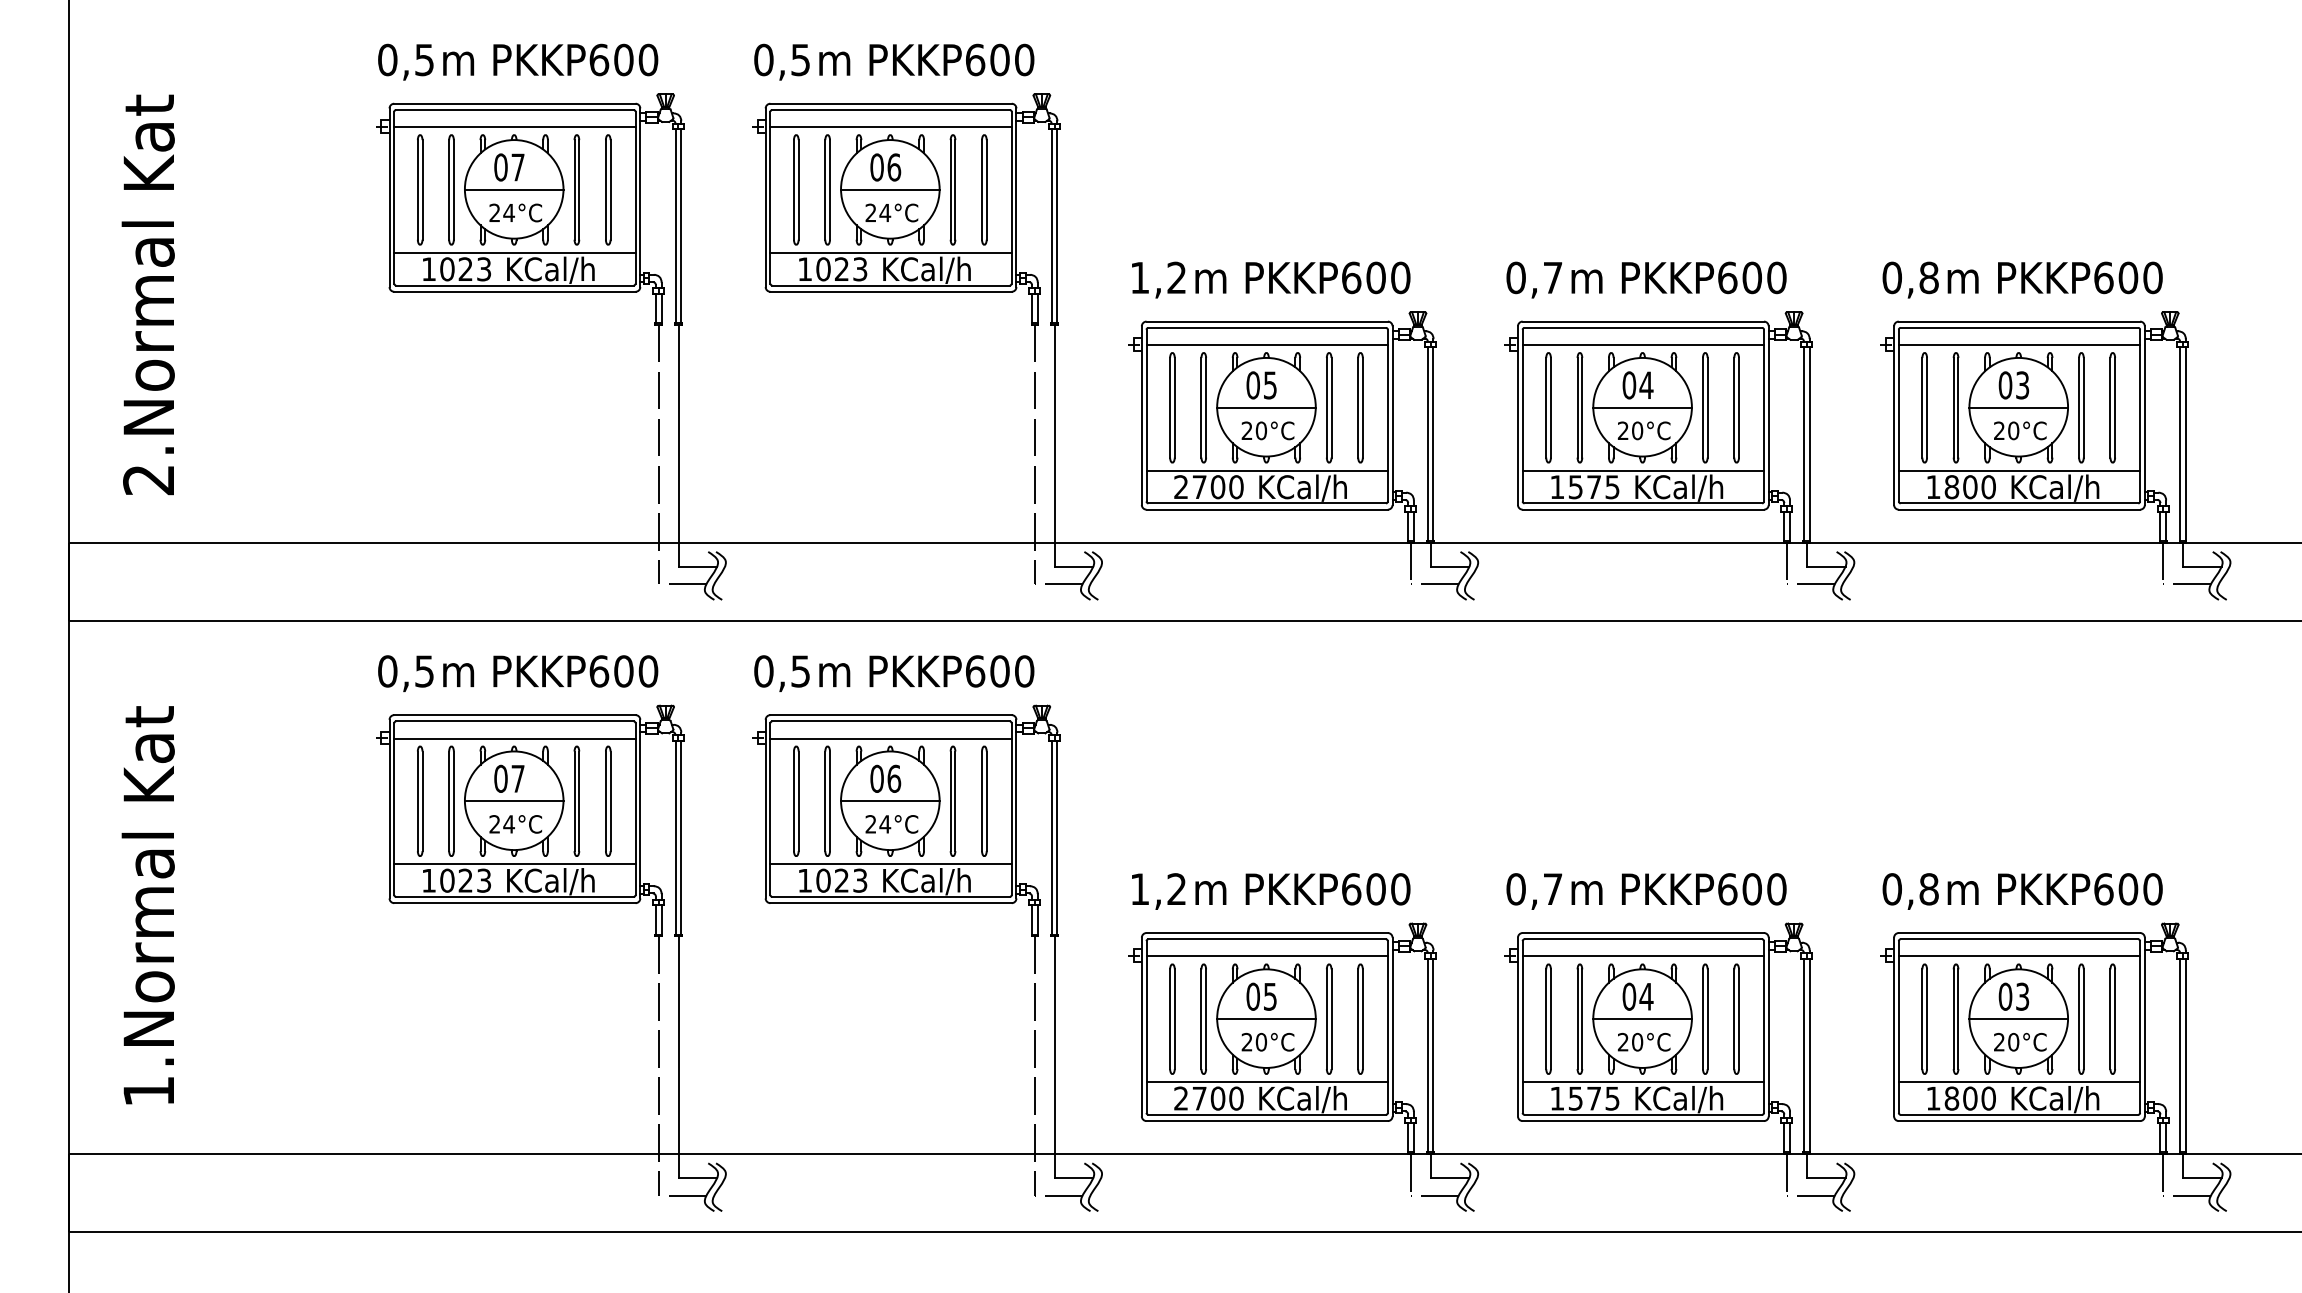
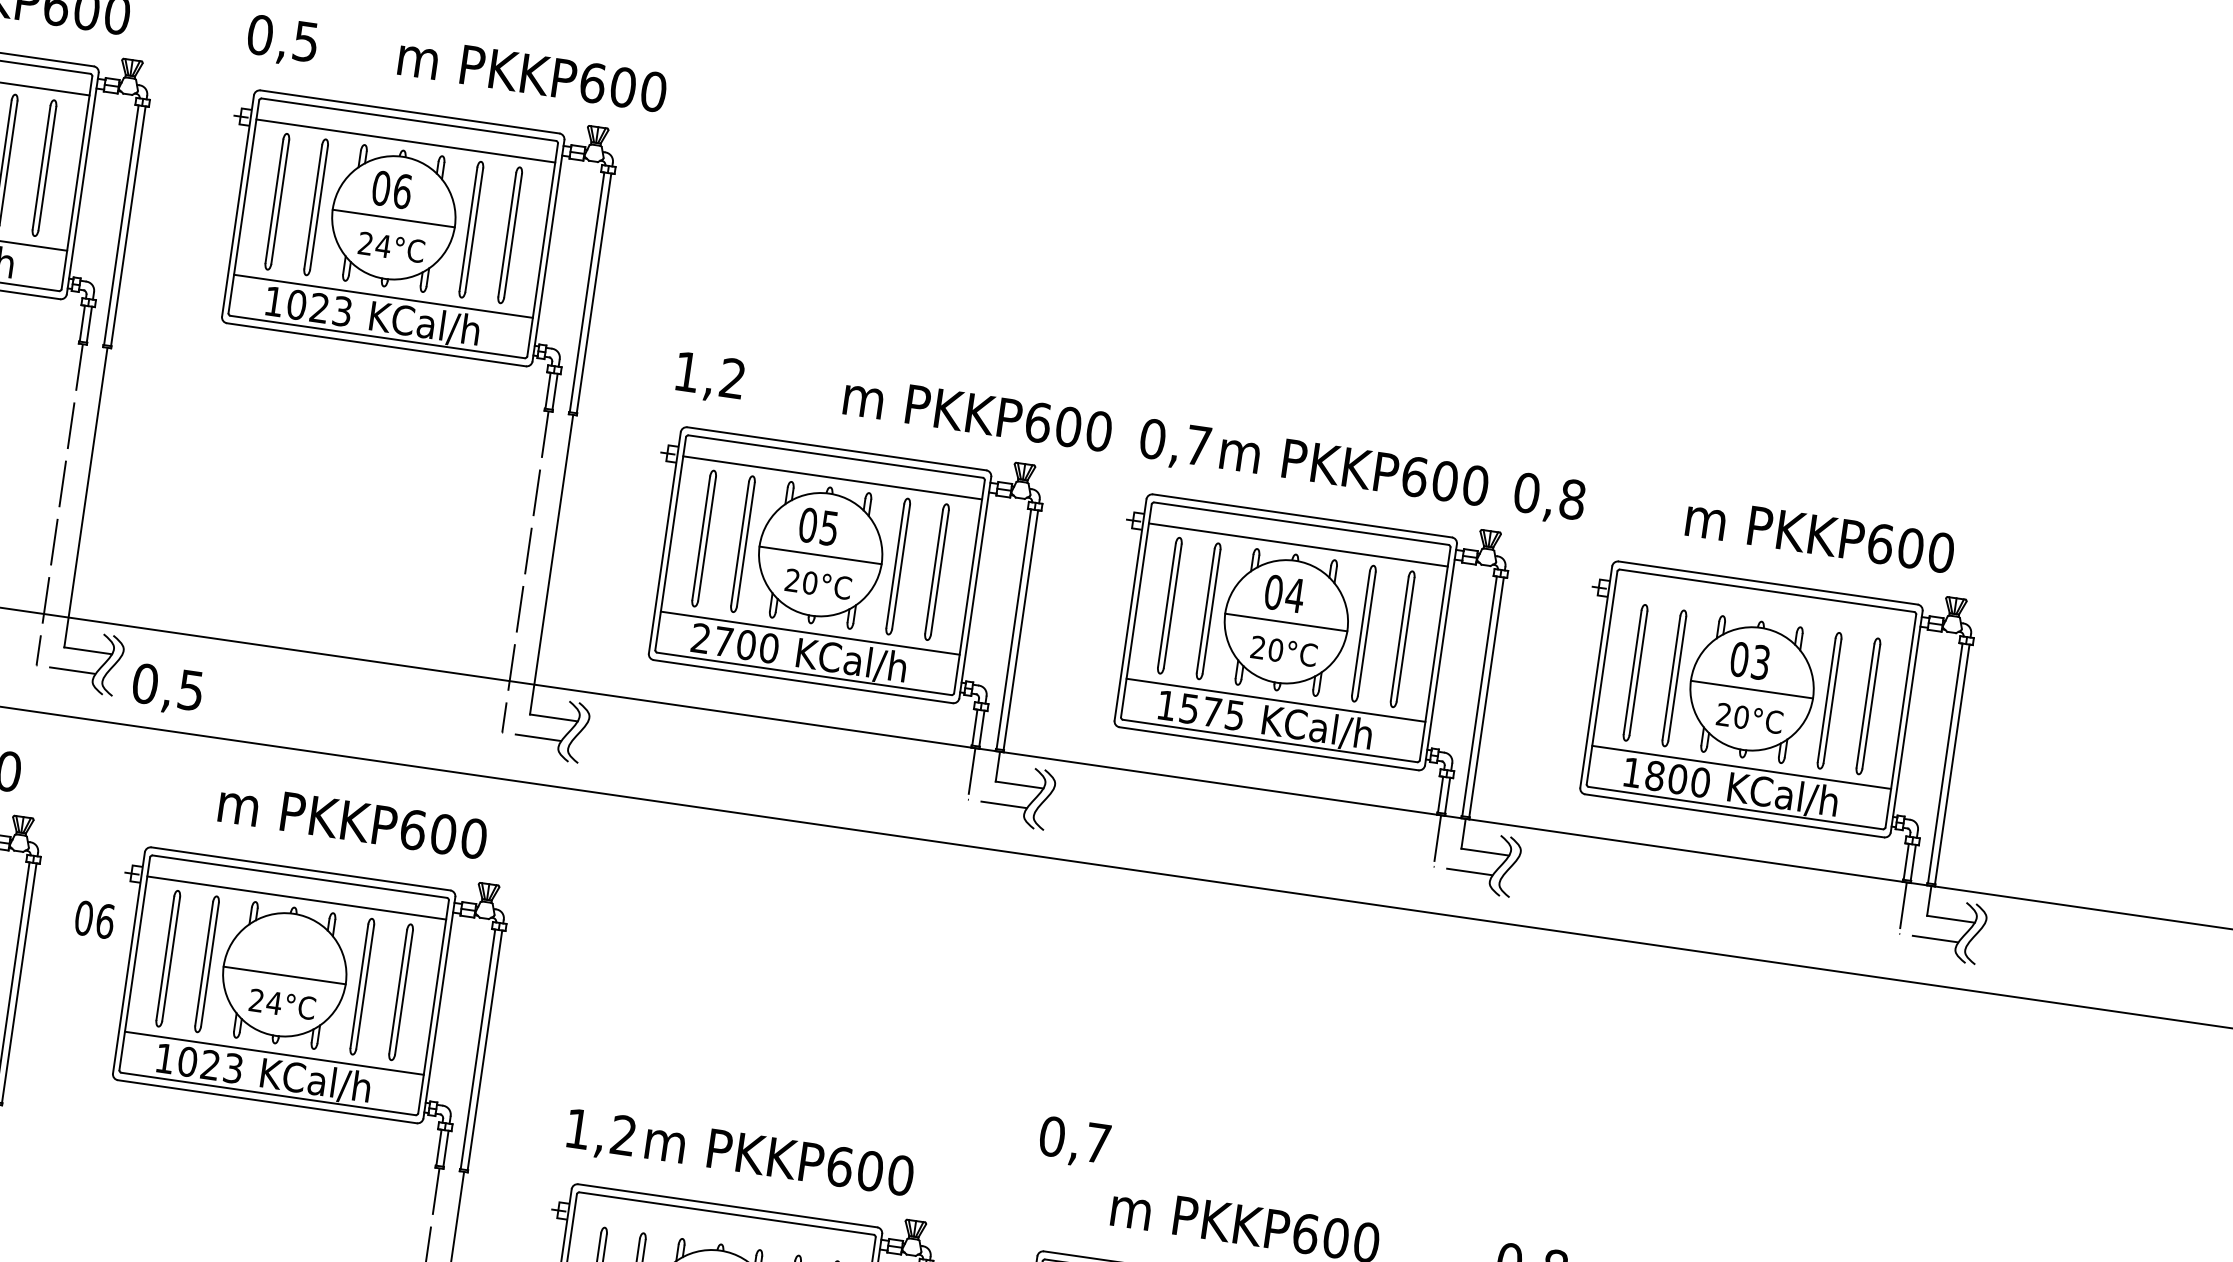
text: (926, 59) -> (532, 73), moved
text: (1302, 277) -> (977, 413), moved
text: (1910, 279) -> (1549, 498), moved
line: (2019, 345) -> (1764, 612), removed
text: (781, 673) -> (166, 689), moved
text: (885, 778) -> (94, 919), moved
text: (1534, 891) -> (1074, 1142), moved
line: (1266, 956) -> (722, 1234), removed

